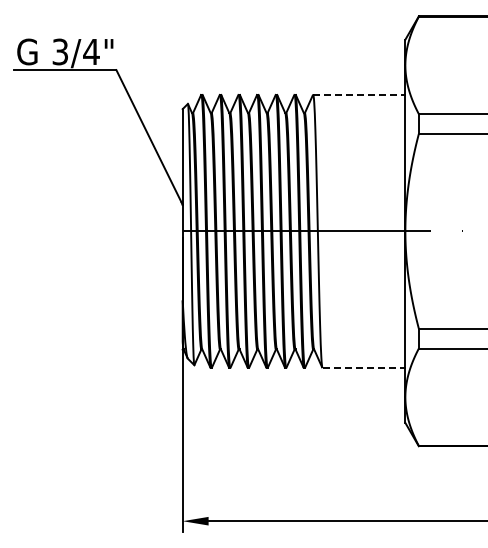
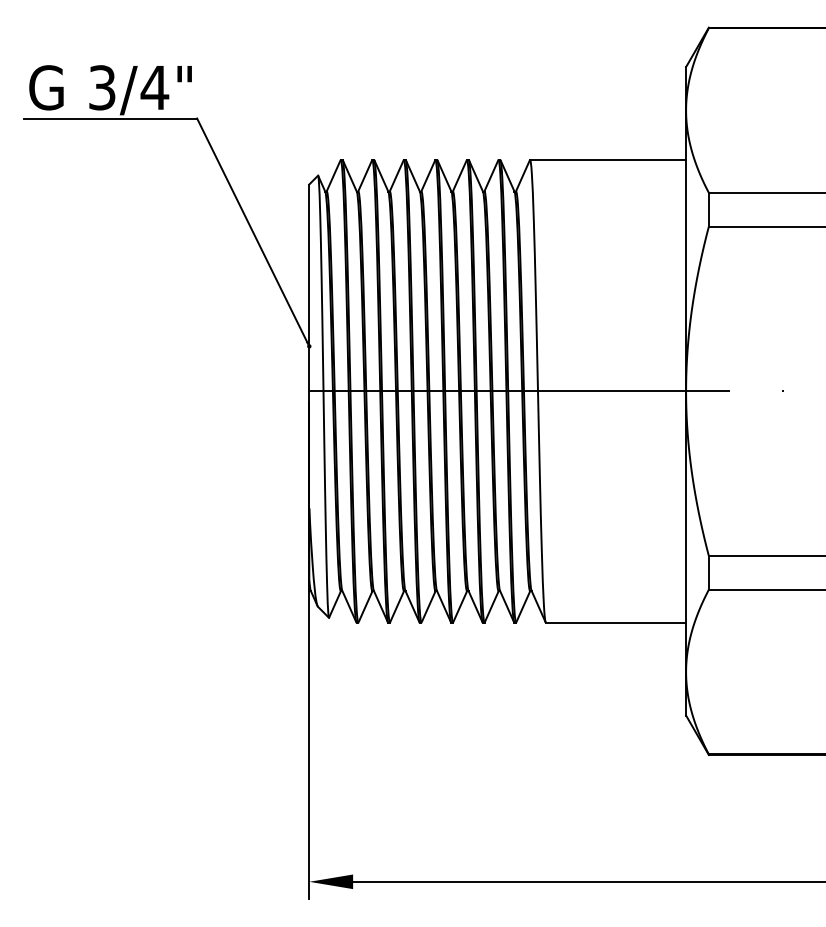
line: (359, 94) -> (608, 159), dashed -> solid
line: (364, 368) -> (616, 623), dashed -> solid

